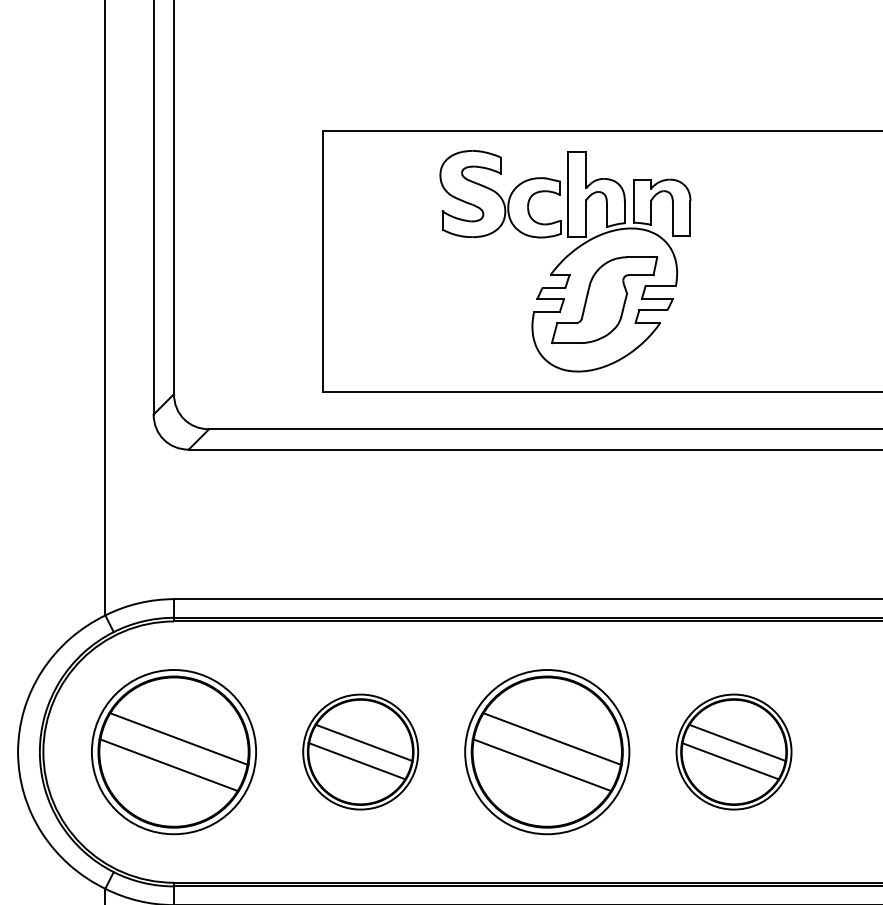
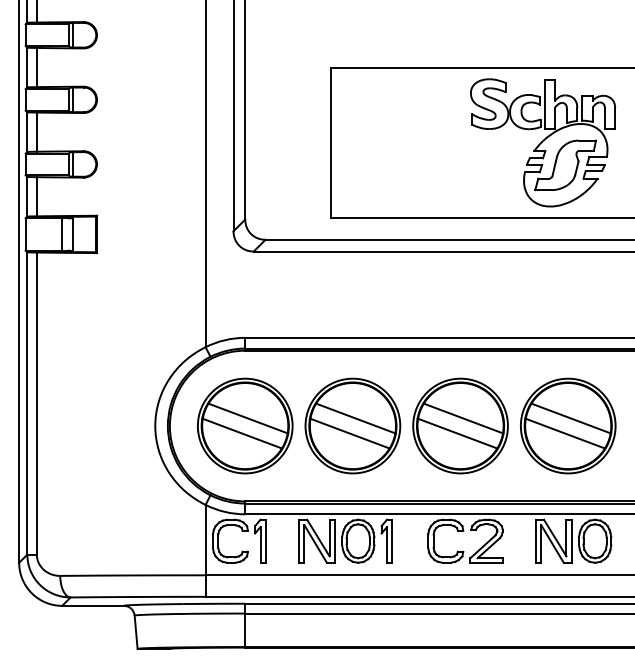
part: (566, 260) -> (543, 142), moved
part: (359, 751) -> (352, 425), size x1.43
part: (734, 751) -> (568, 425), size x1.43

